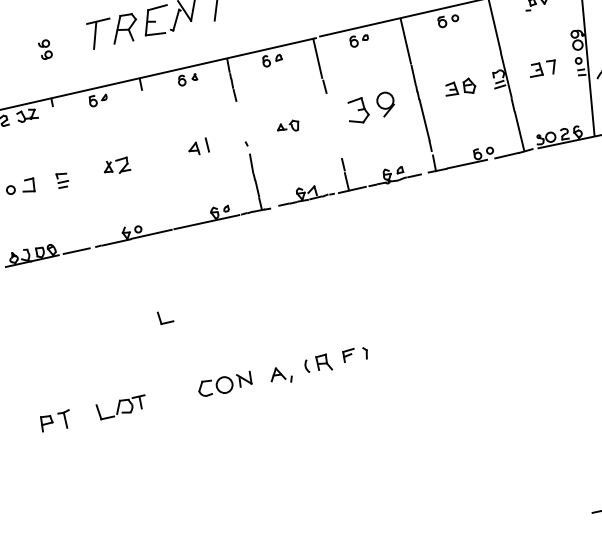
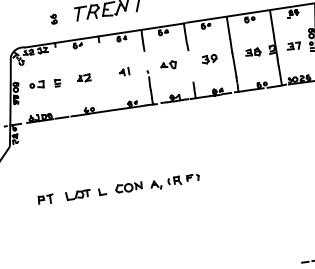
part: (371, 108) -> (209, 59), size x0.62
part: (287, 125) -> (168, 64), size x1.43
part: (165, 318) -> (102, 192), moved

